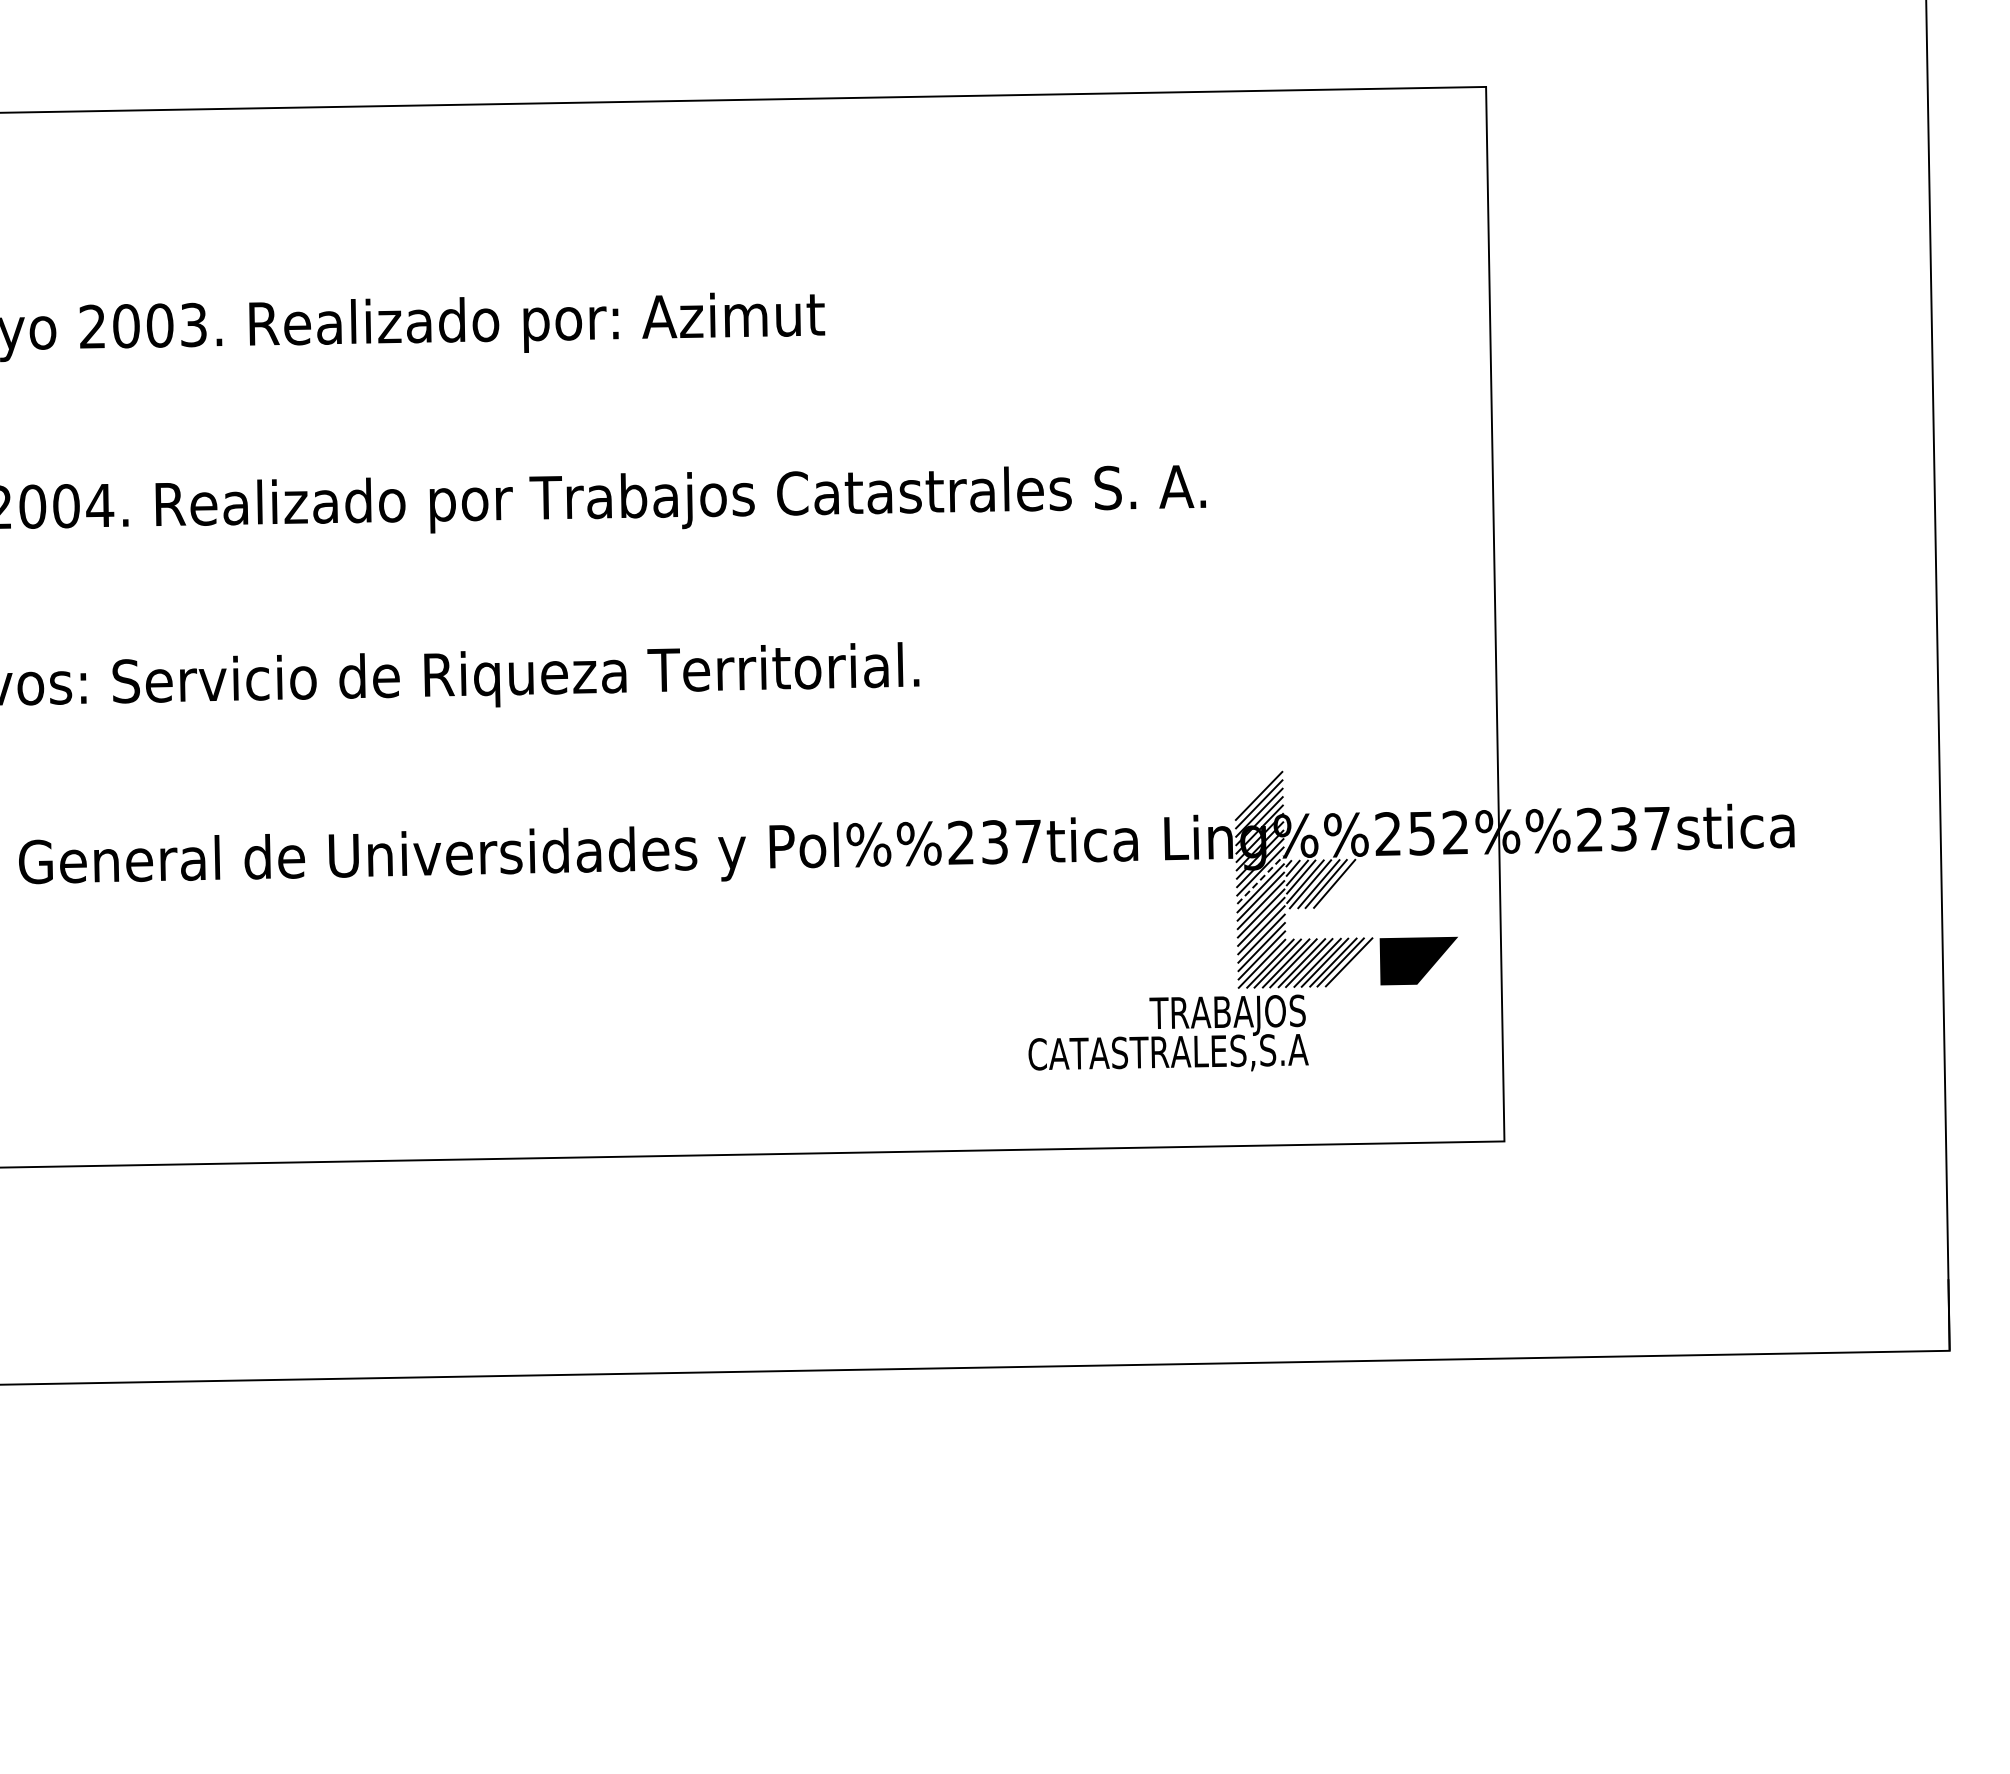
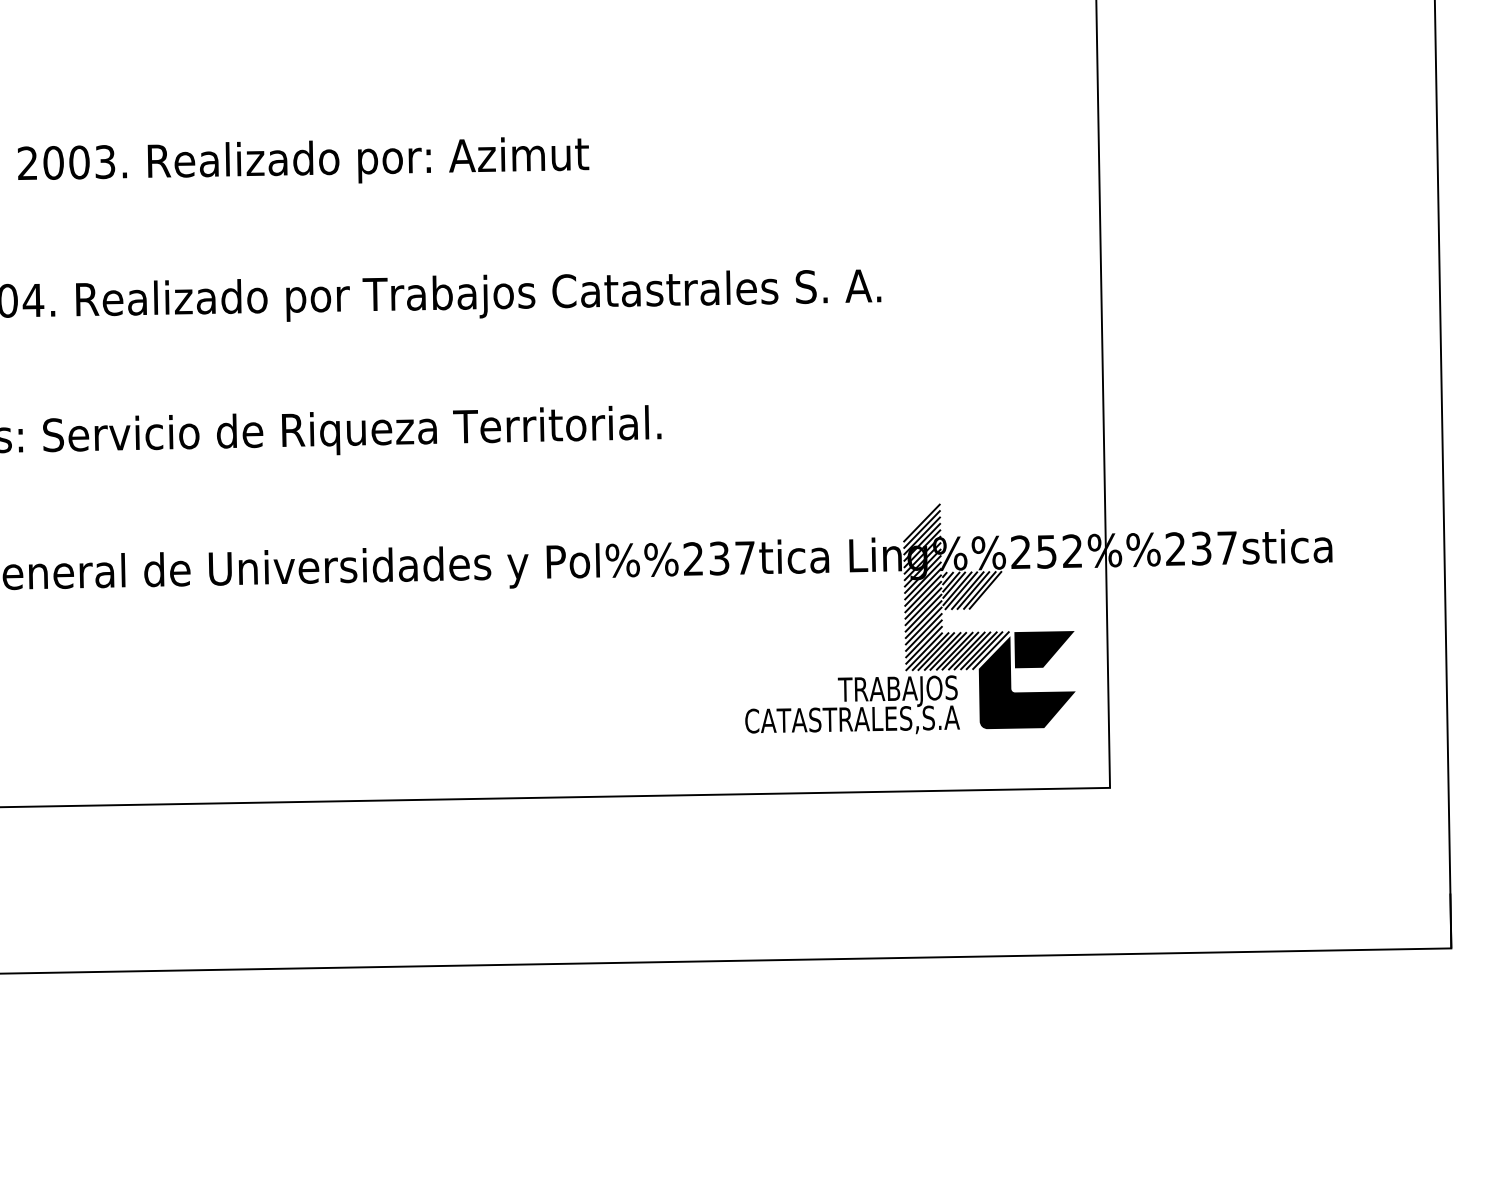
line: (1260, 879) -> (923, 587), dashed -> solid
line: (1341, 883) -> (985, 590), added
fill: (1396, 1003) -> (1027, 682), added

